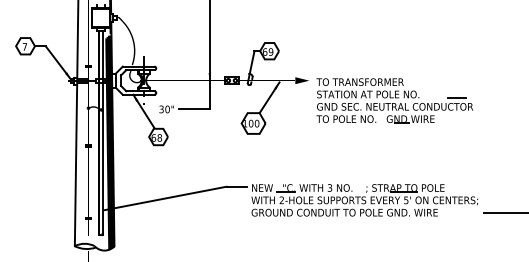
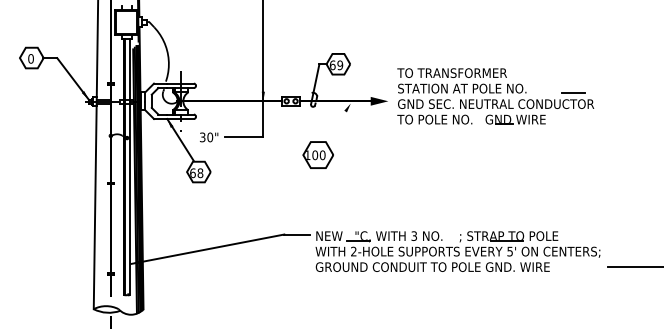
text: (24, 46) -> (30, 58), 7 -> 0
line: (269, 97) -> (338, 122), removed
part: (394, 100) -> (495, 96), moved

